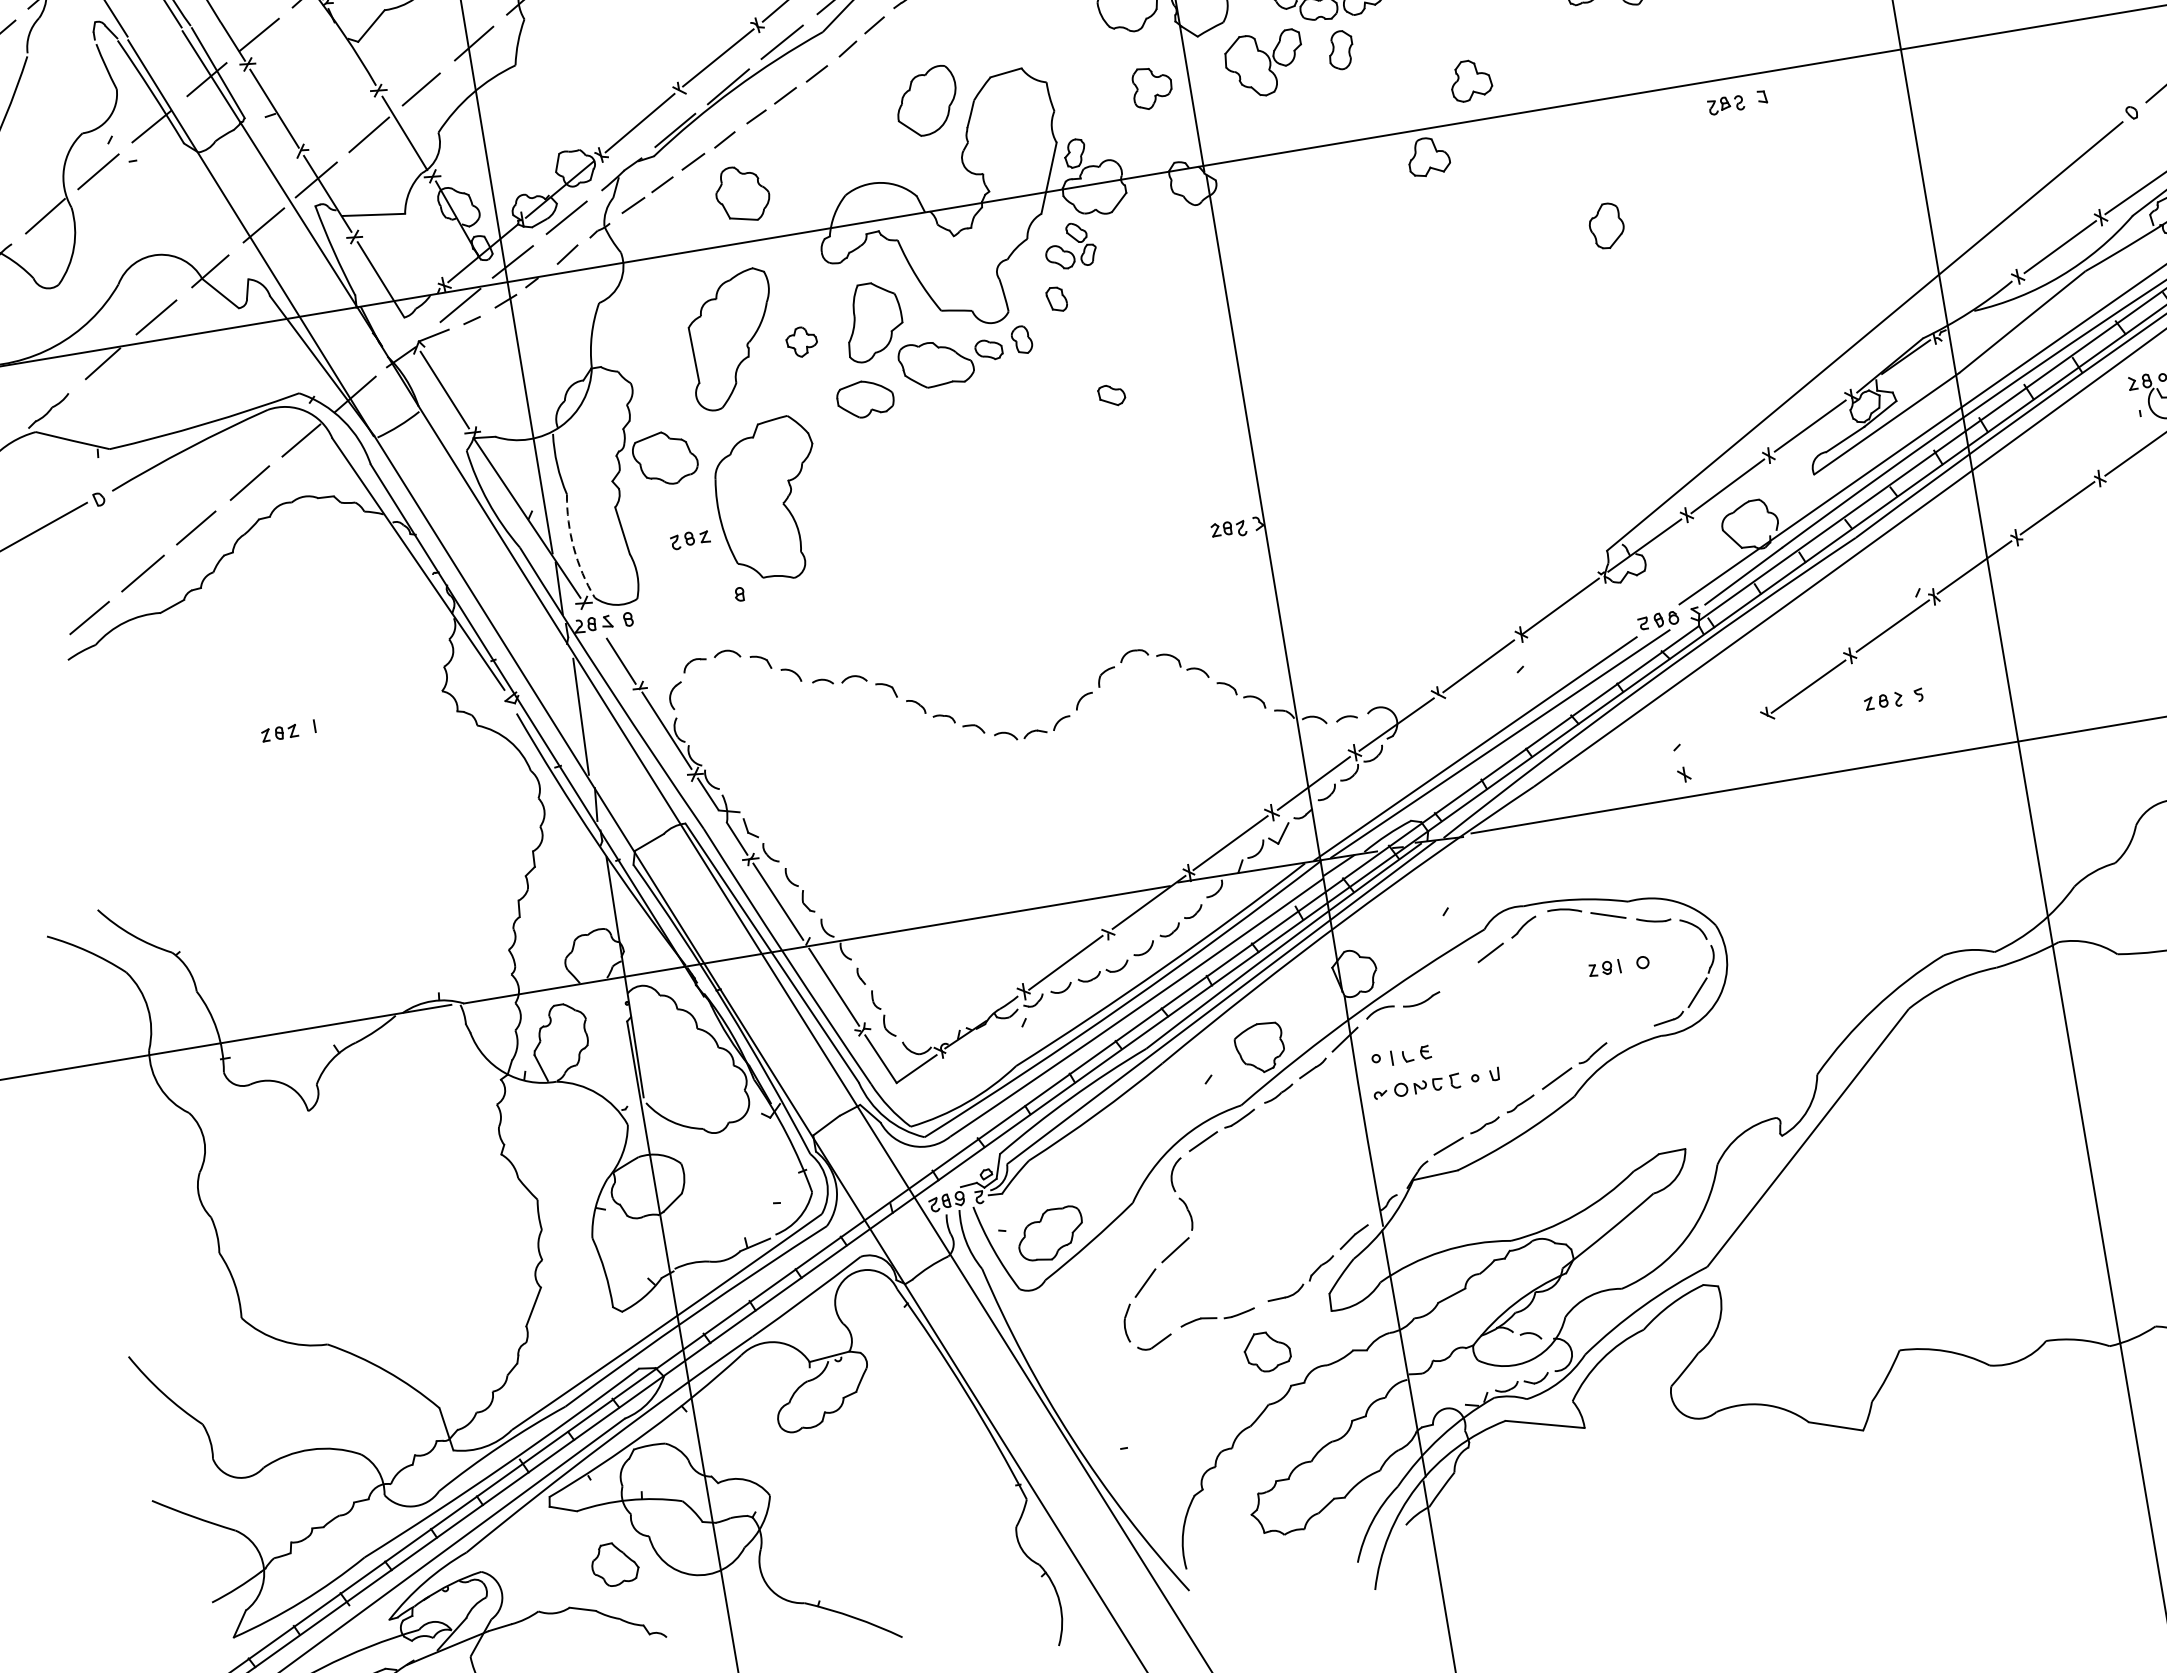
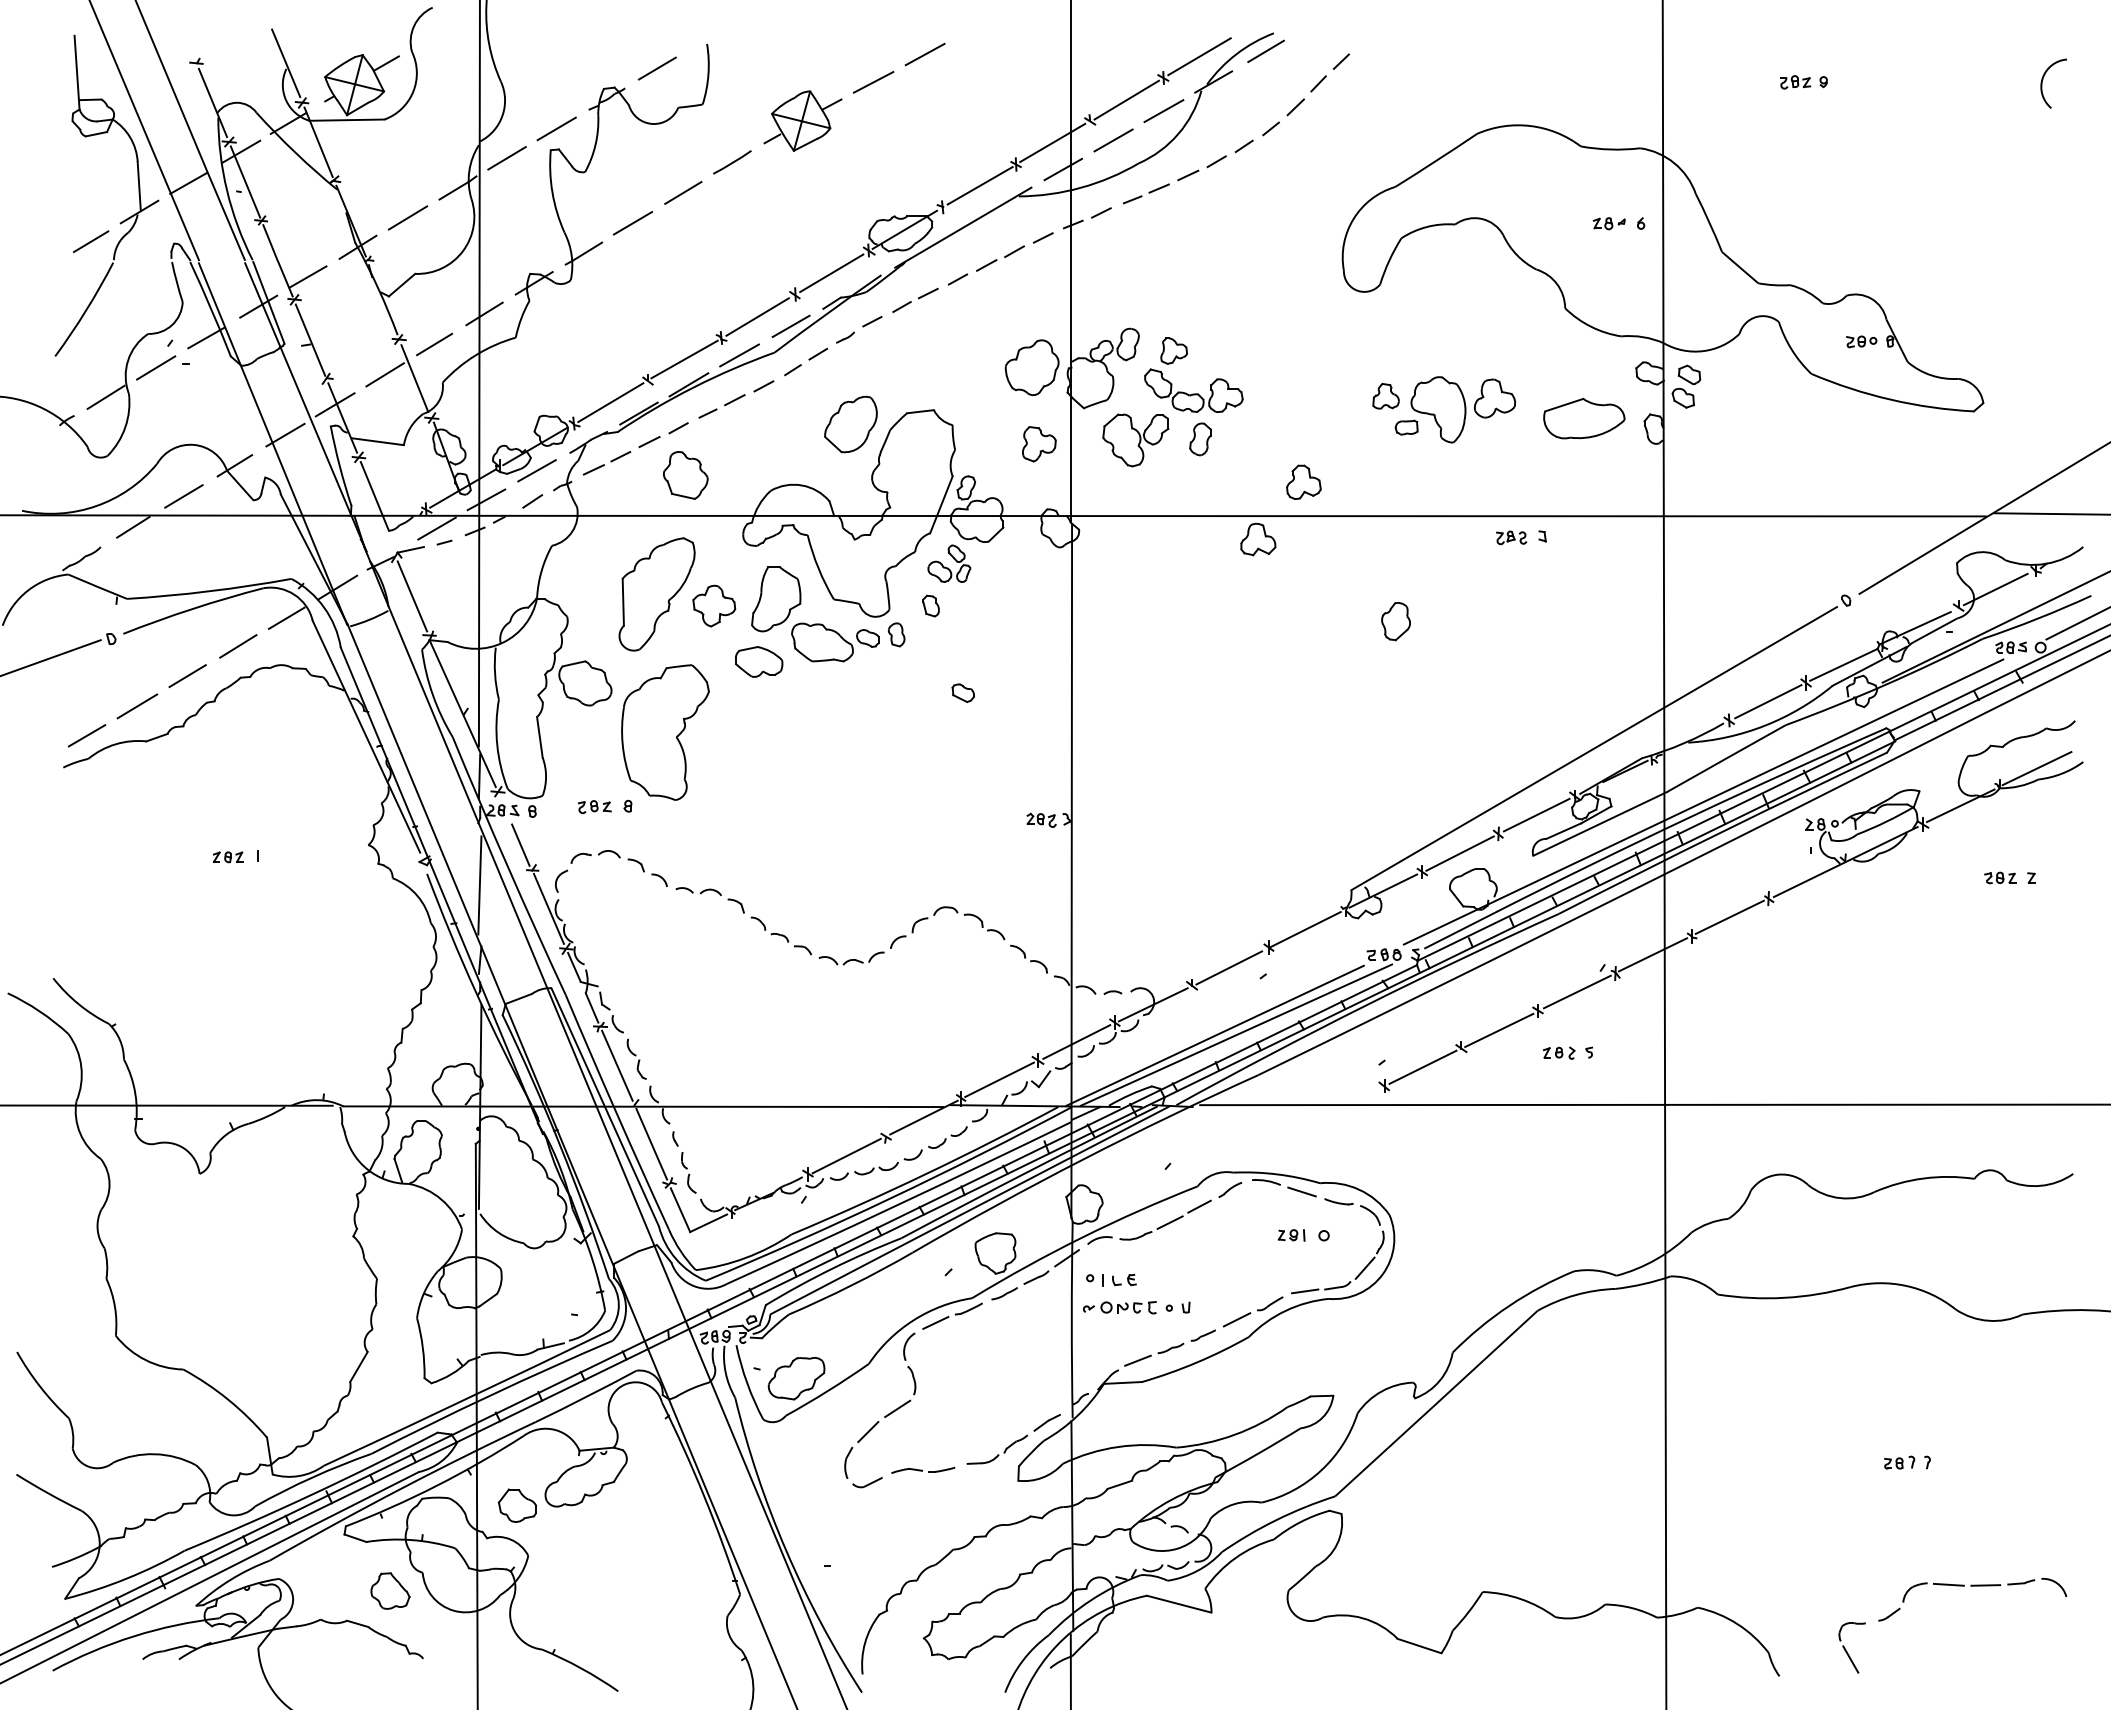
part: (801, 341) -> (714, 605), size x1.67
part: (690, 540) -> (594, 807), moved
arc: (574, 547) -> (497, 744), dashed -> solid
line: (1725, 744) -> (1422, 1066), added
line: (1458, 977) -> (1169, 1222), added
line: (1632, 1031) -> (1305, 1291), added
part: (1266, 1351) -> (516, 1505), moved

